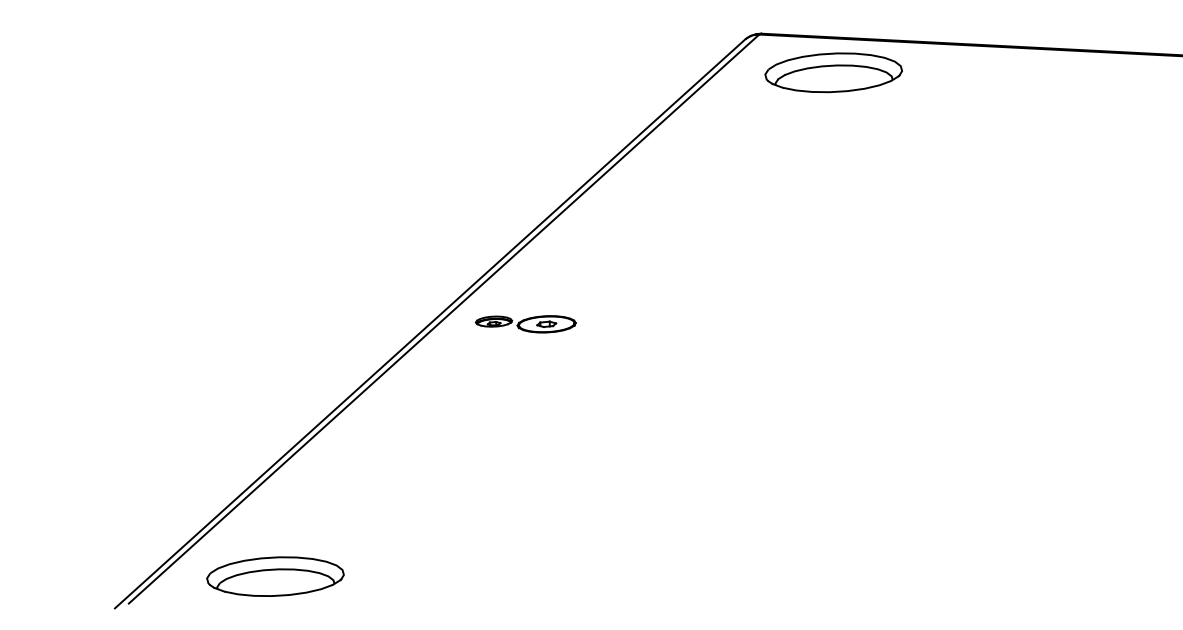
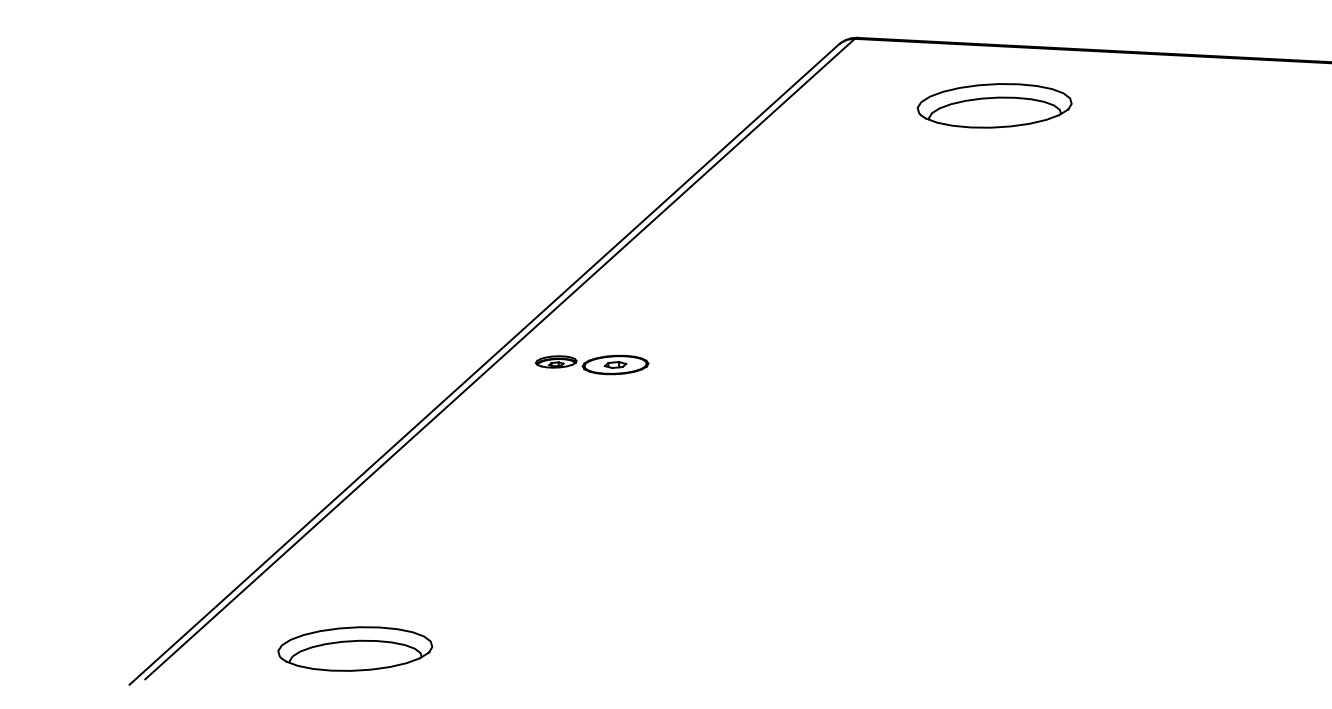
part: (833, 72) -> (994, 105), moved
part: (275, 576) -> (355, 648), moved

